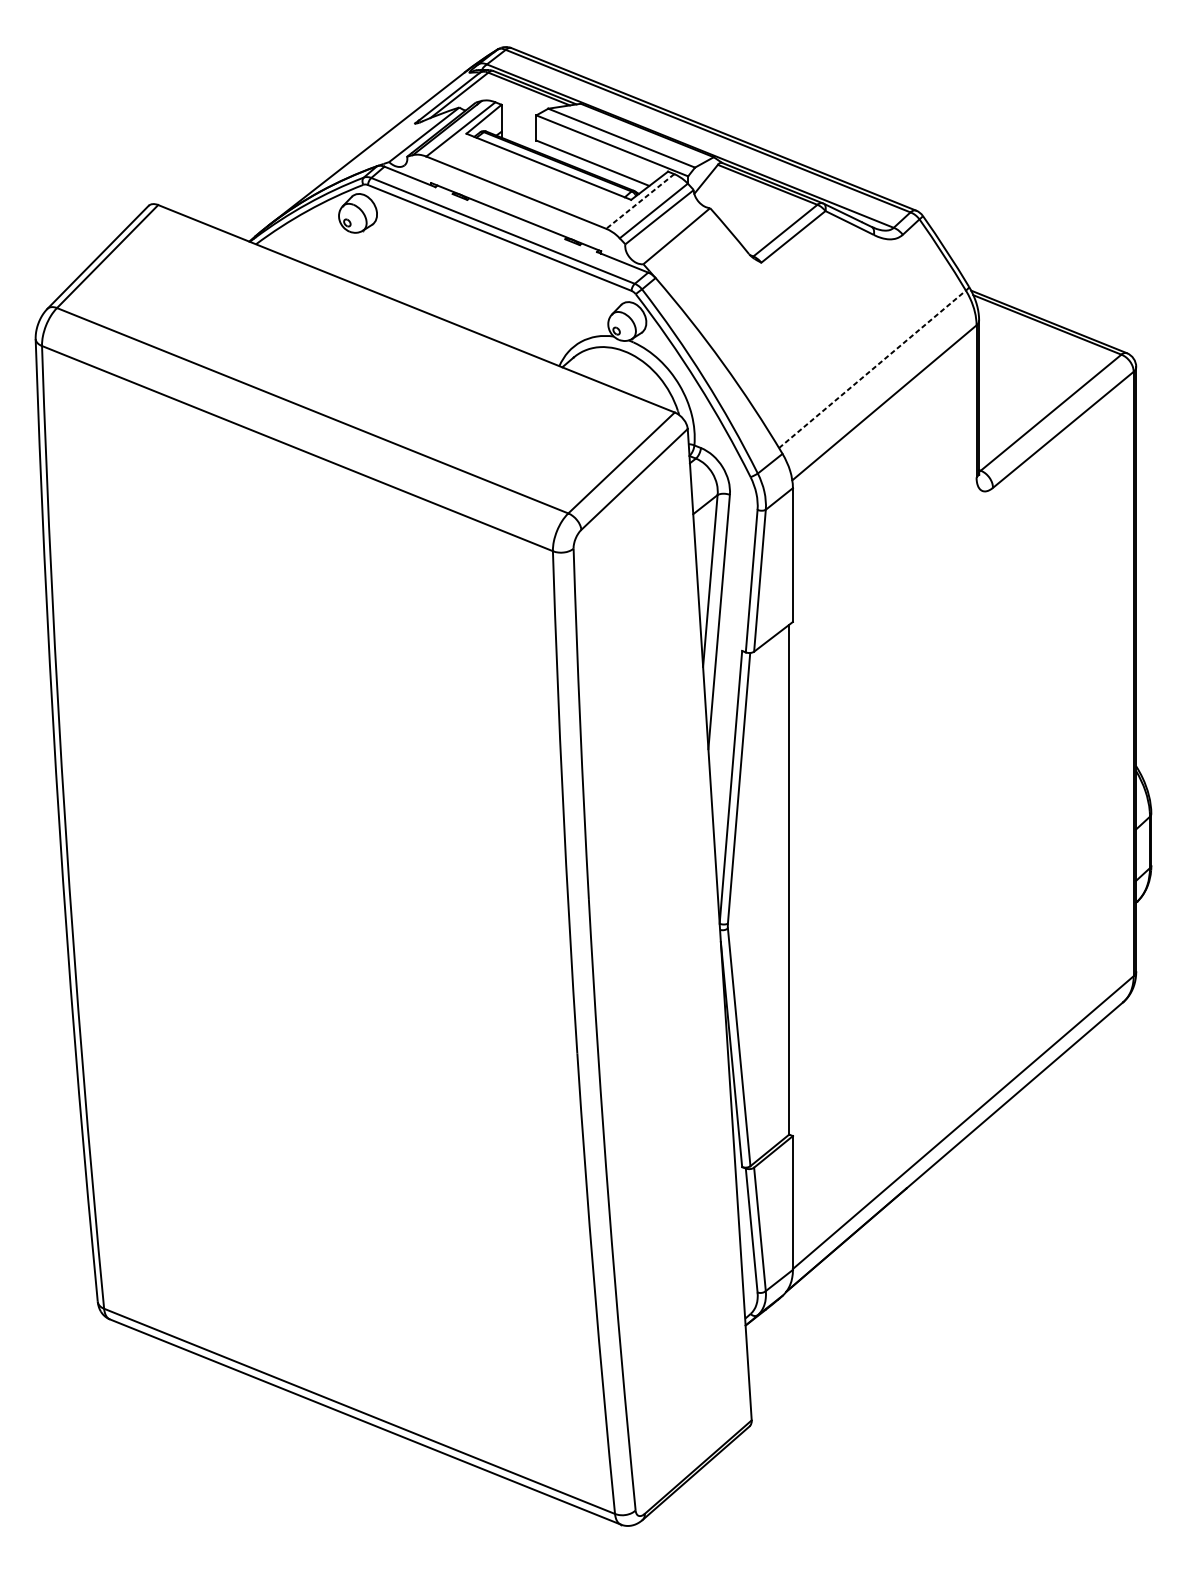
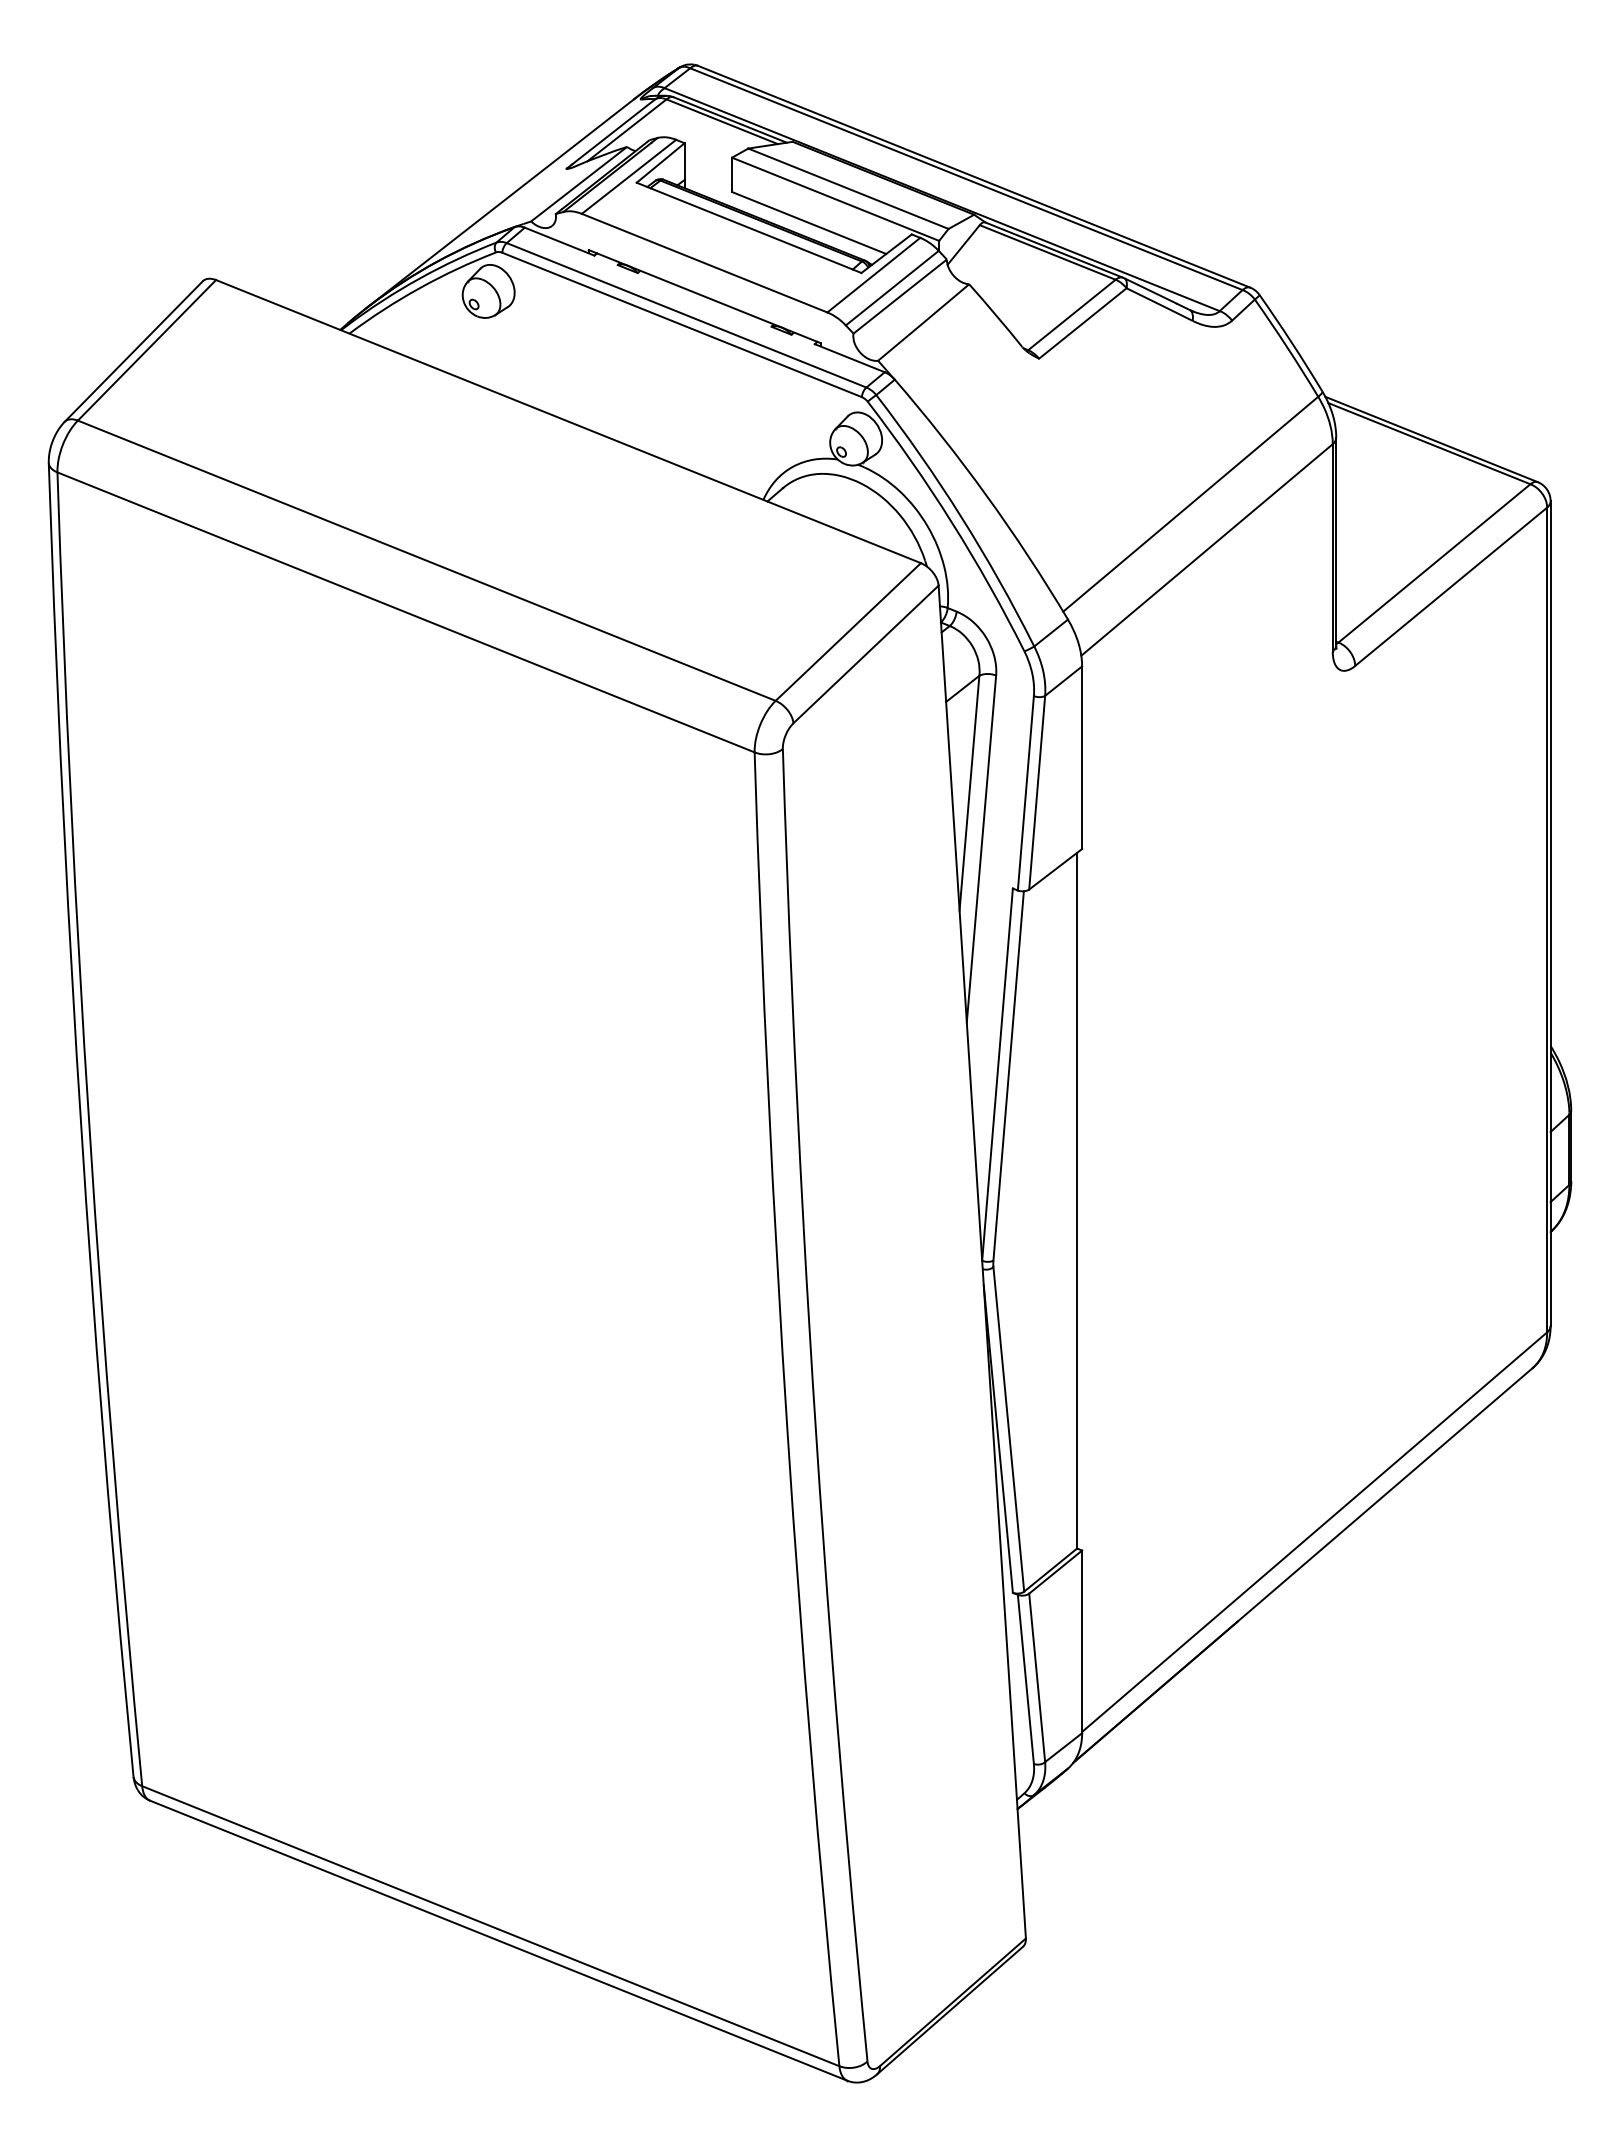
line: (640, 201) -> (873, 275), dashed -> solid
line: (872, 369) -> (1190, 504), dashed -> solid

